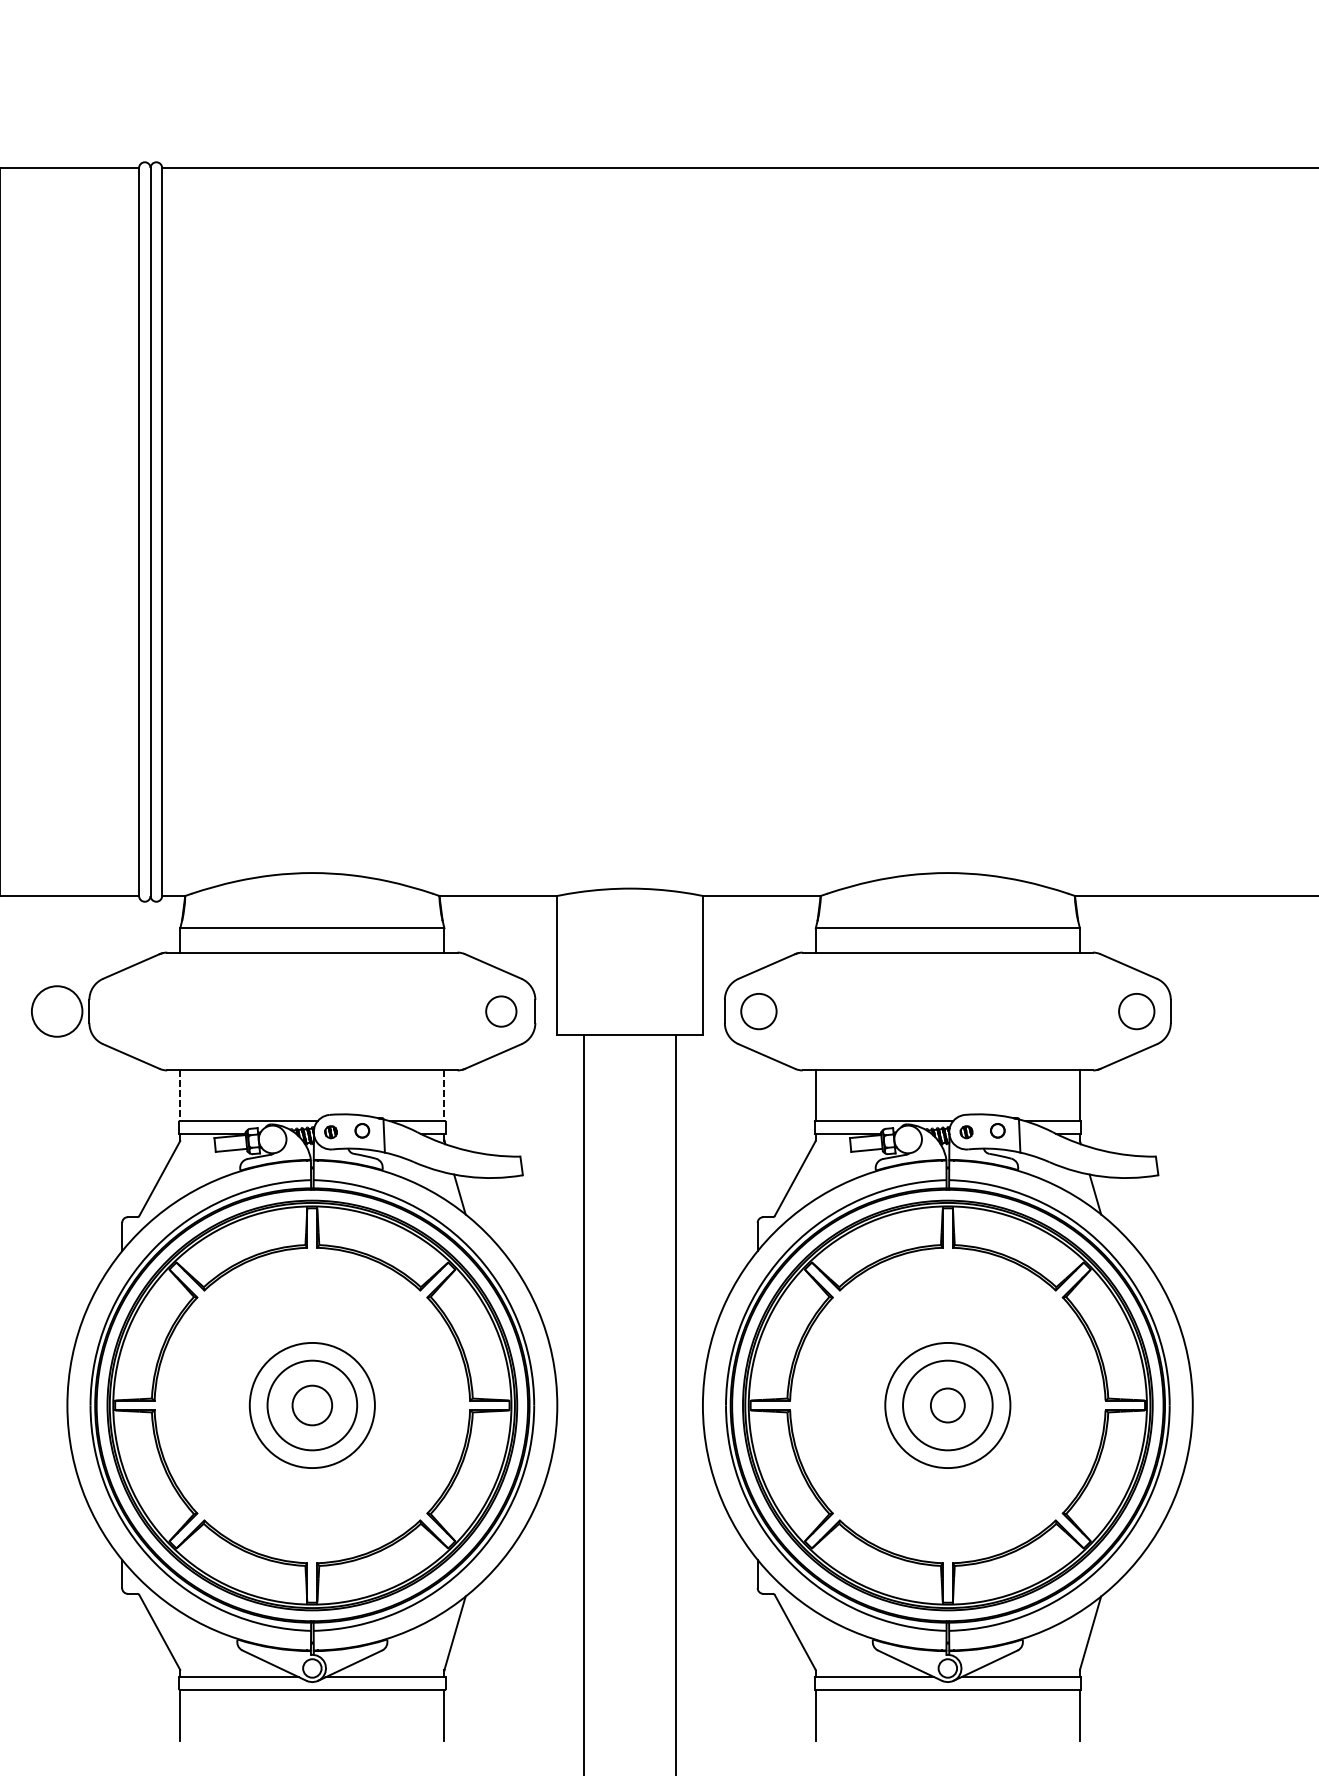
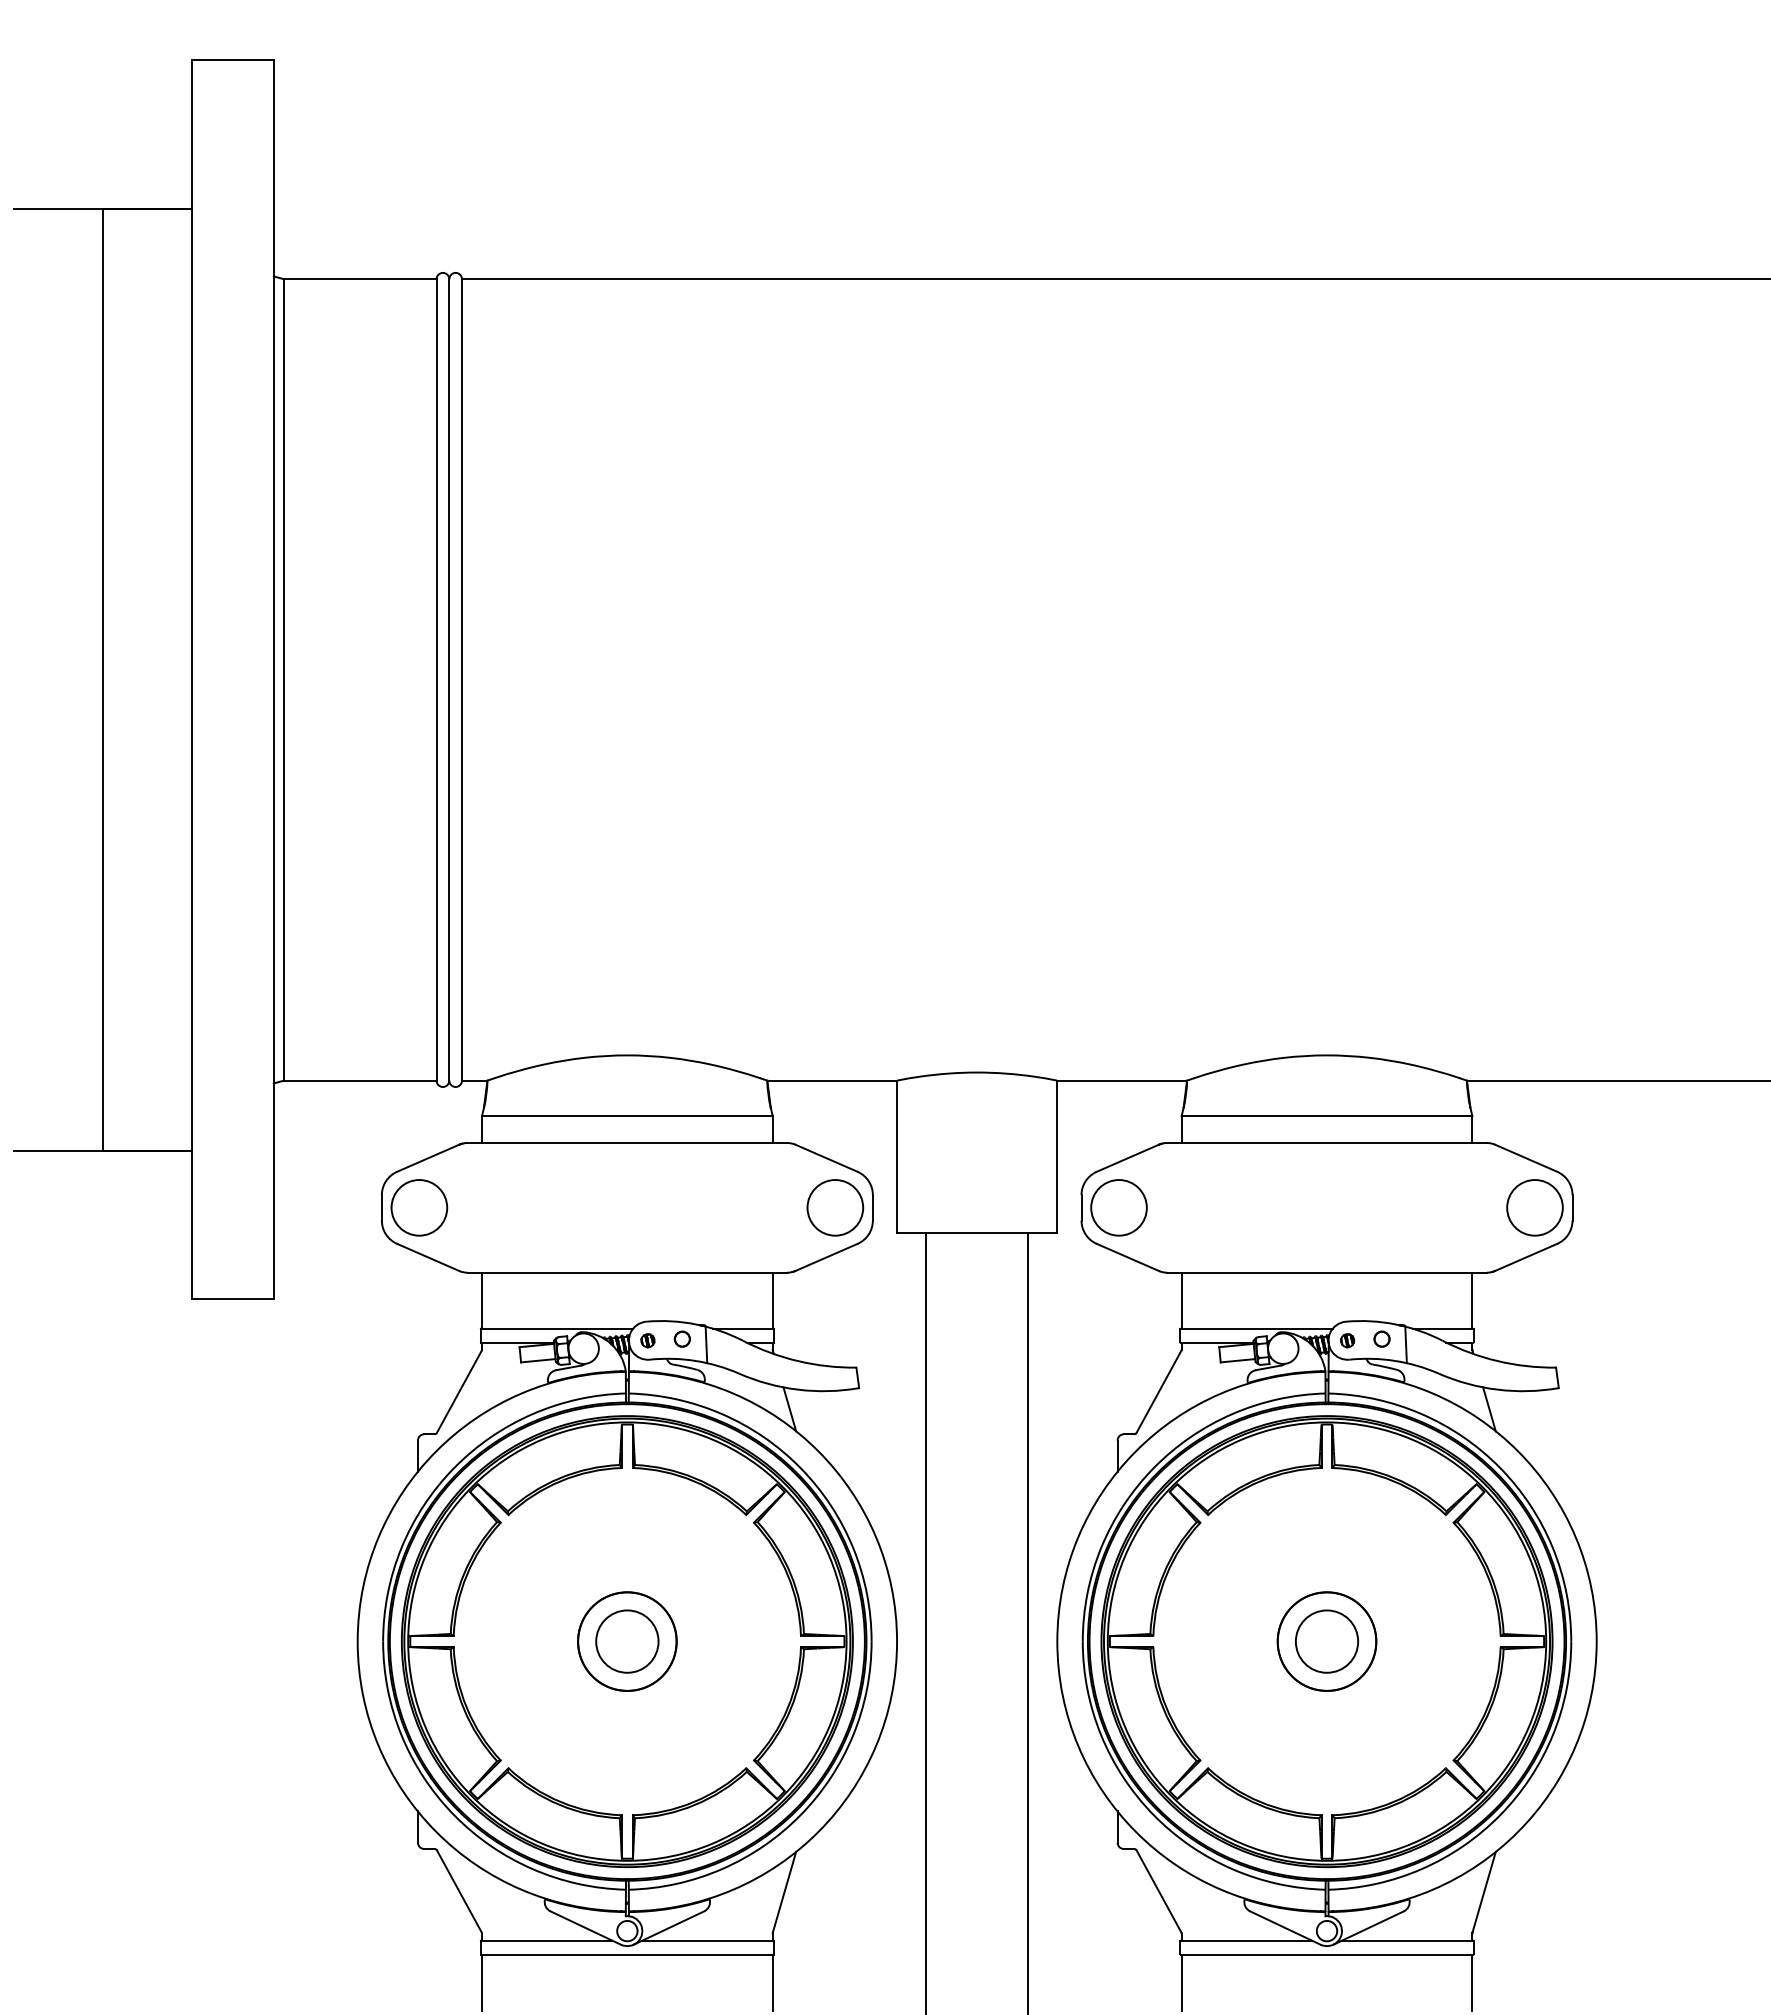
circle: (57, 1011) -> (419, 1207), moved
circle: (501, 1011) -> (835, 1207), size x1.67
circle: (758, 1011) -> (1118, 1207), size x1.43
circle: (1136, 1011) -> (1534, 1207), size x1.43
line: (179, 1095) -> (481, 1300), dashed -> solid
line: (444, 1095) -> (772, 1300), dashed -> solid
circle: (312, 1405) -> (627, 1641), size x0.71
circle: (312, 1405) -> (627, 1641), size x1.43
circle: (947, 1405) -> (1326, 1641), size x0.71
circle: (947, 1405) -> (1326, 1641), size x1.67

